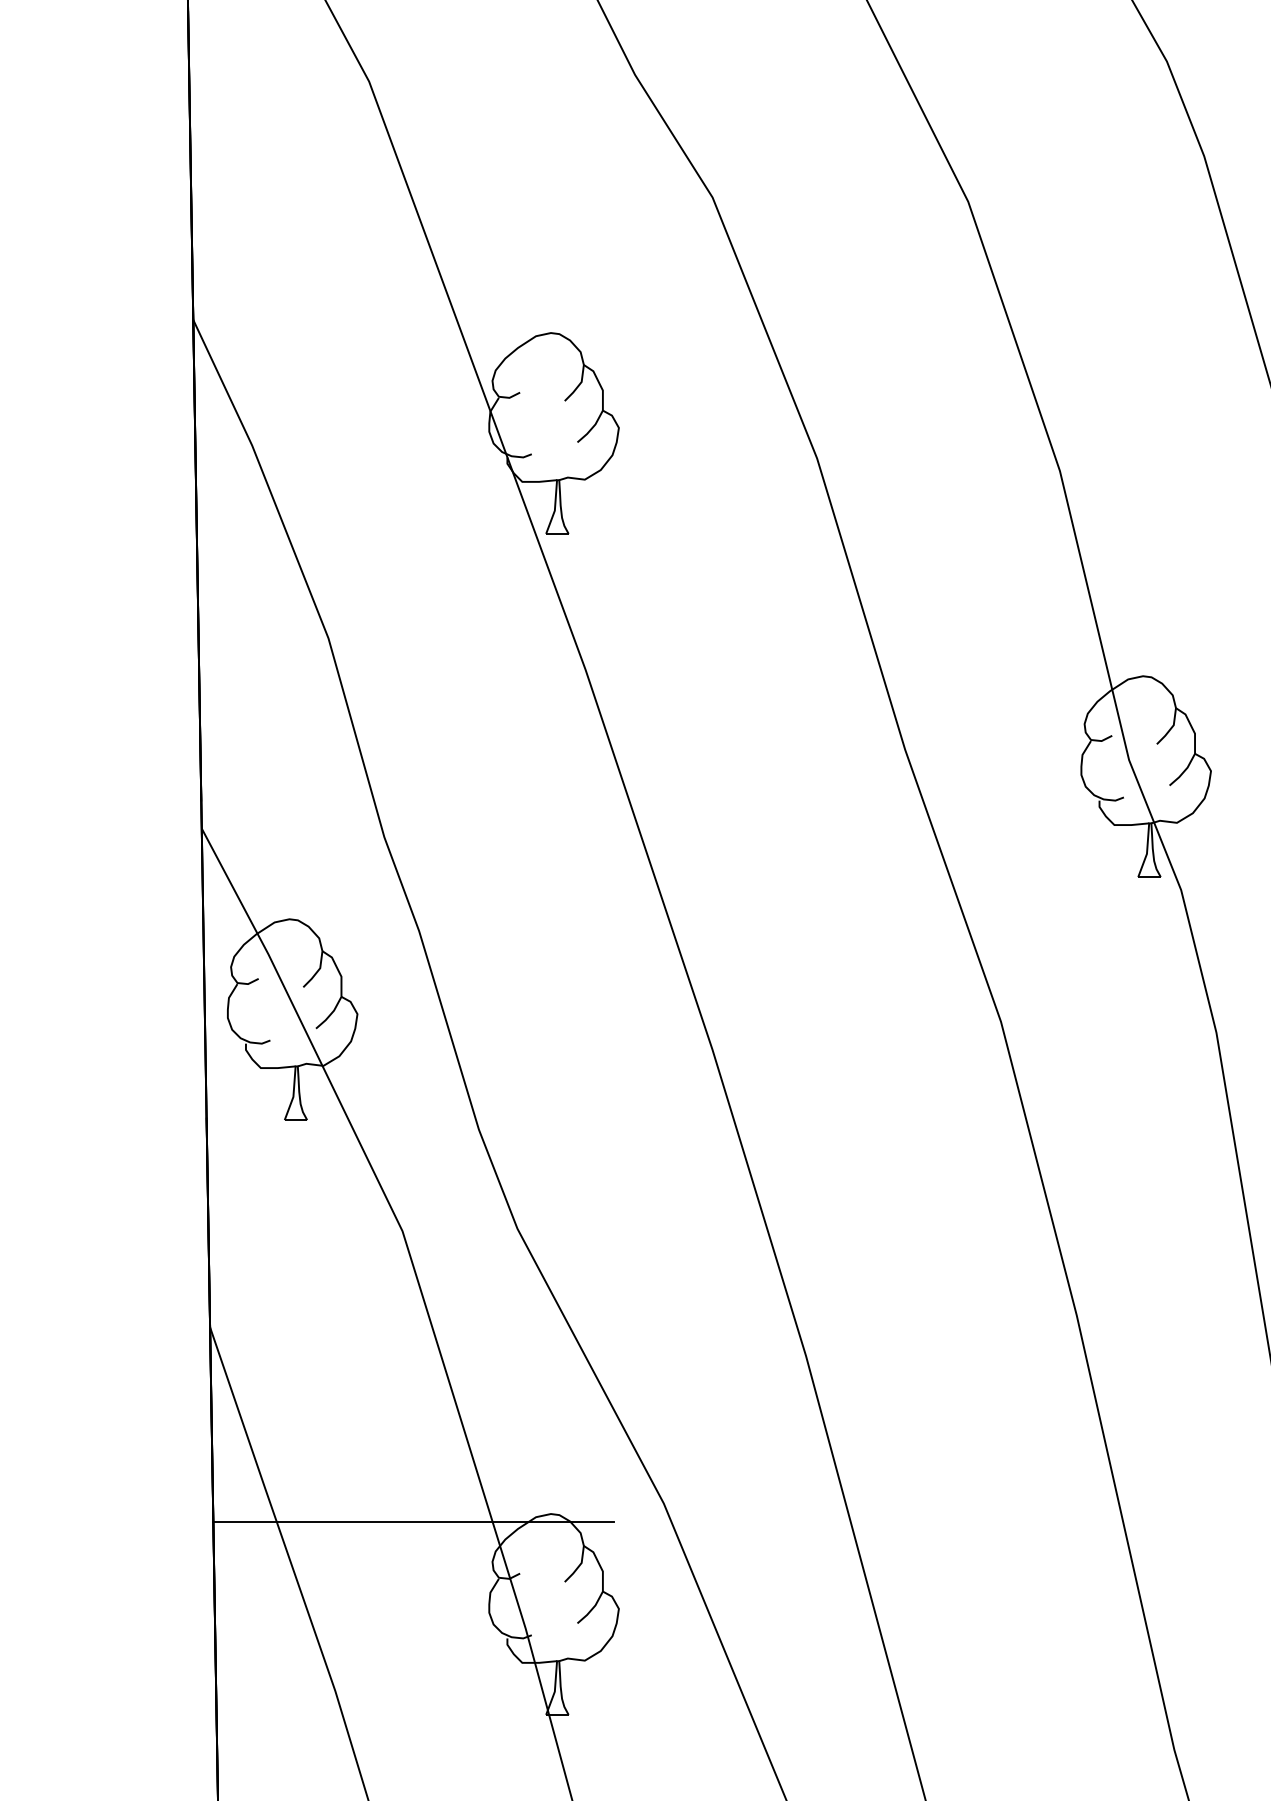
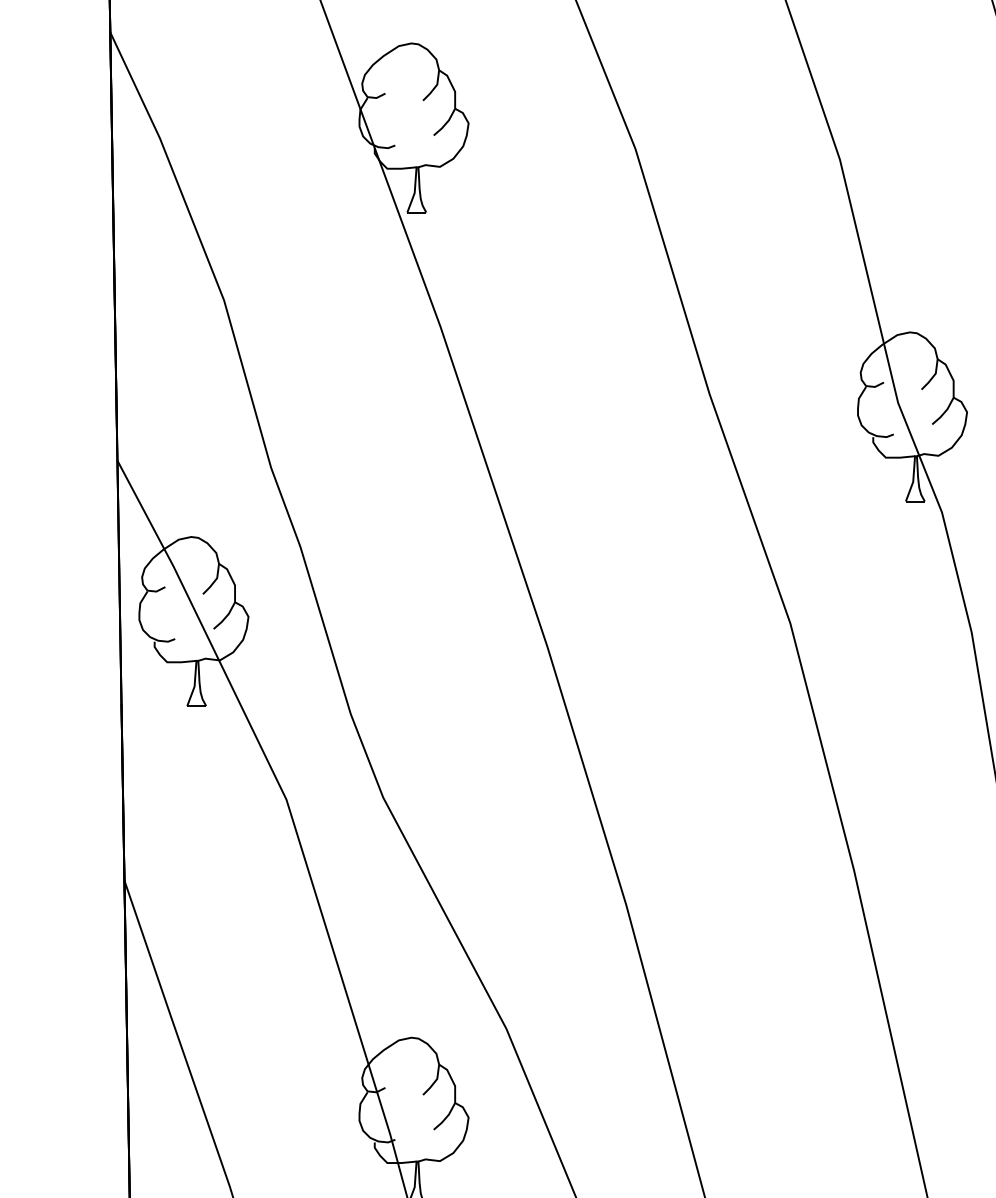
line: (413, 1521) -> (295, 1044), removed

